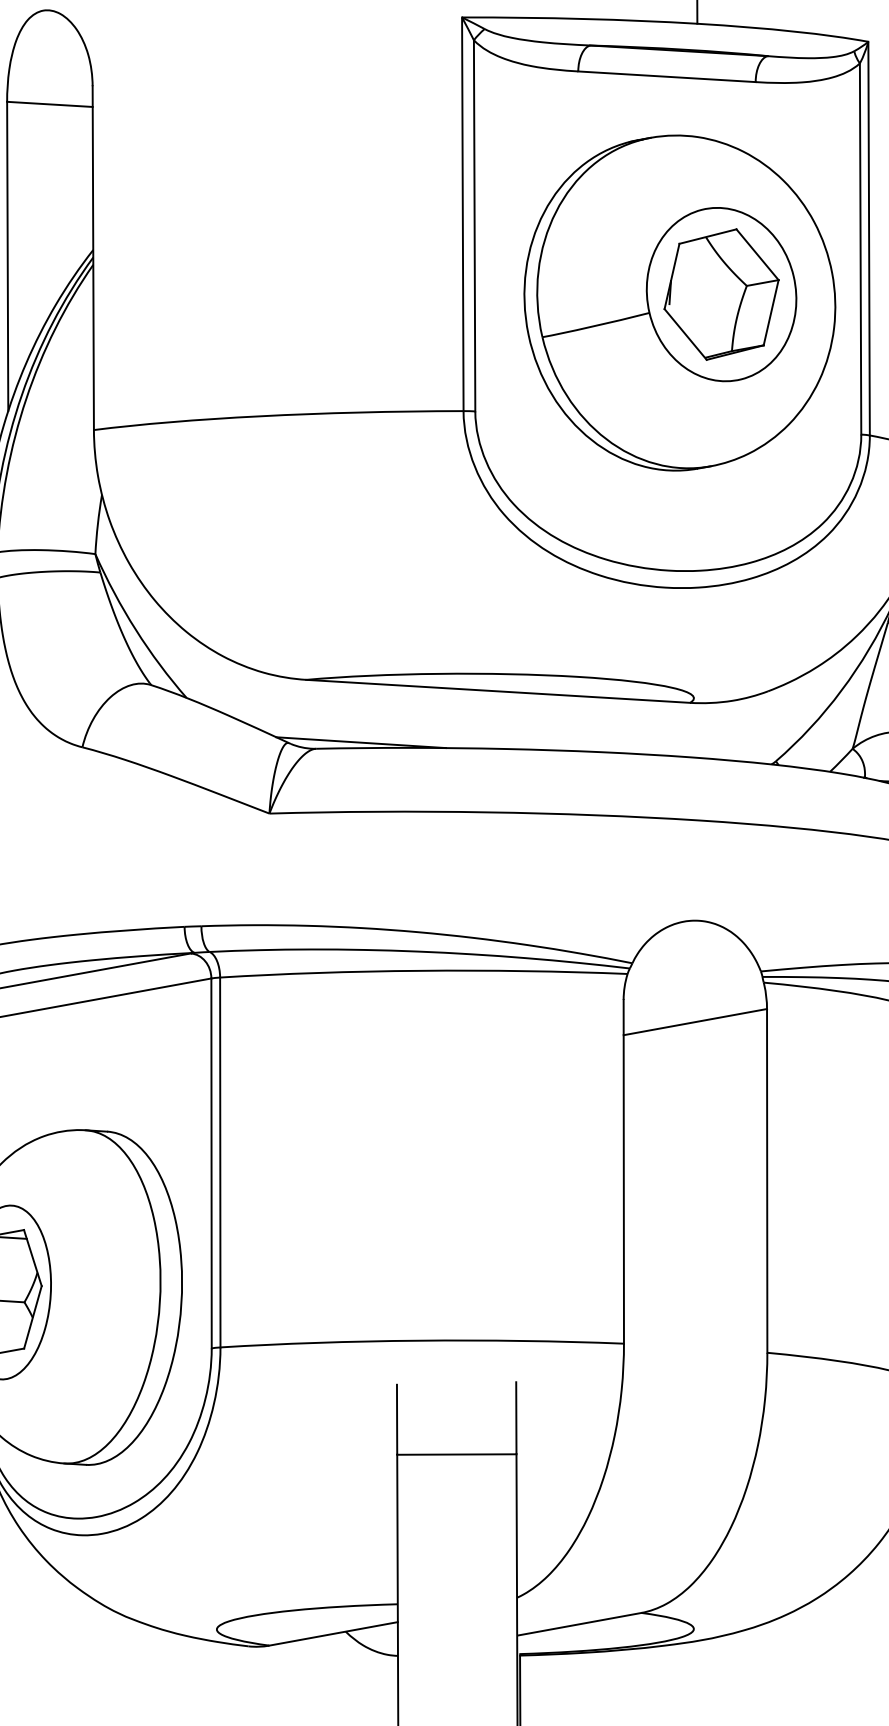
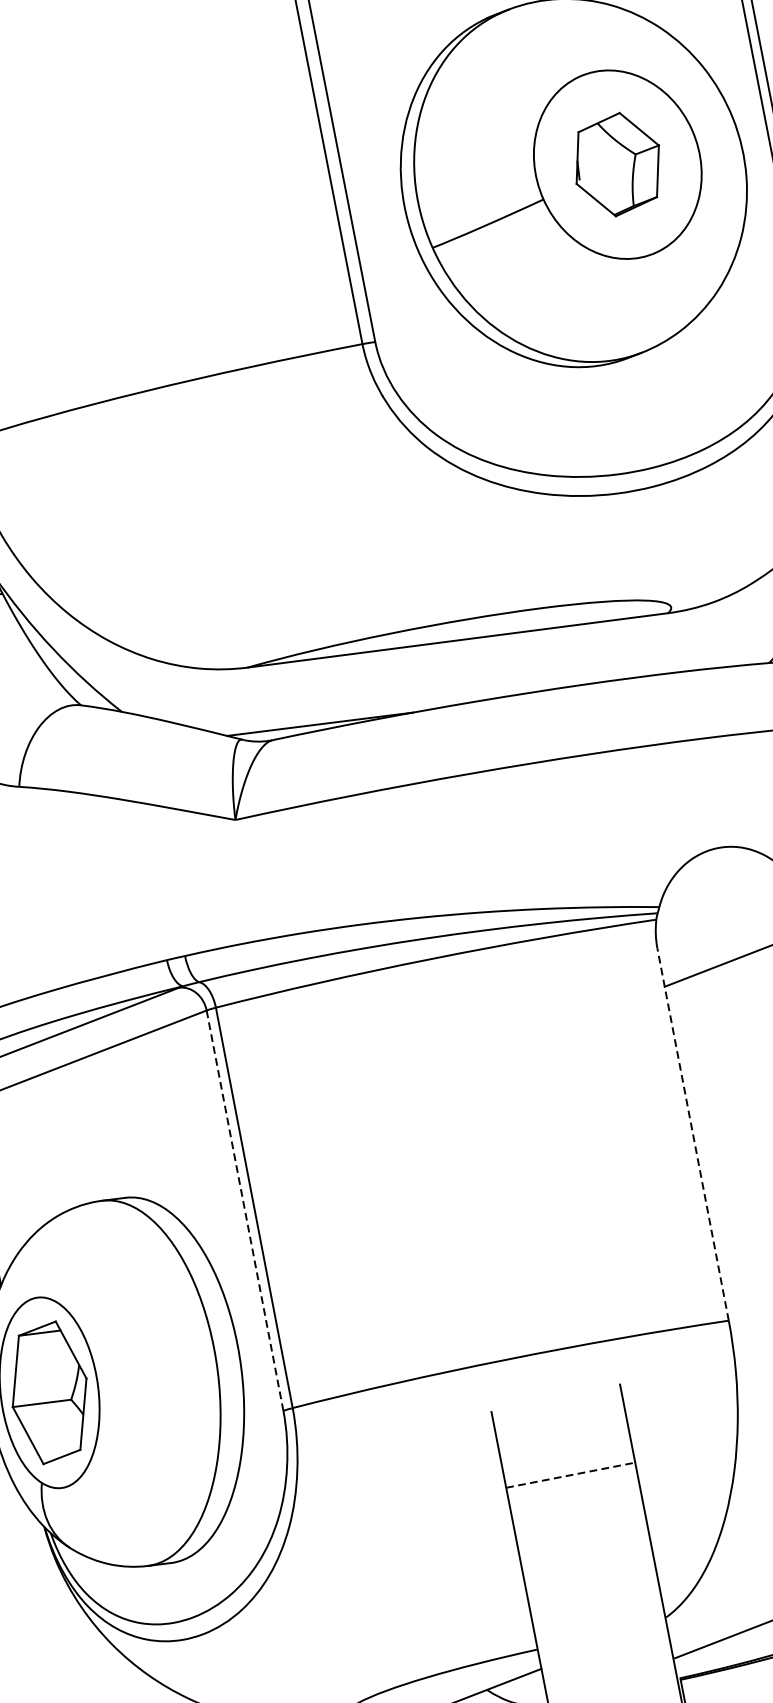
part: (721, 294) -> (617, 164), size x0.7
line: (211, 1163) -> (244, 1210), solid -> dashed
line: (623, 1171) -> (692, 1134), solid -> dashed
line: (456, 1454) -> (570, 1475), solid -> dashed

